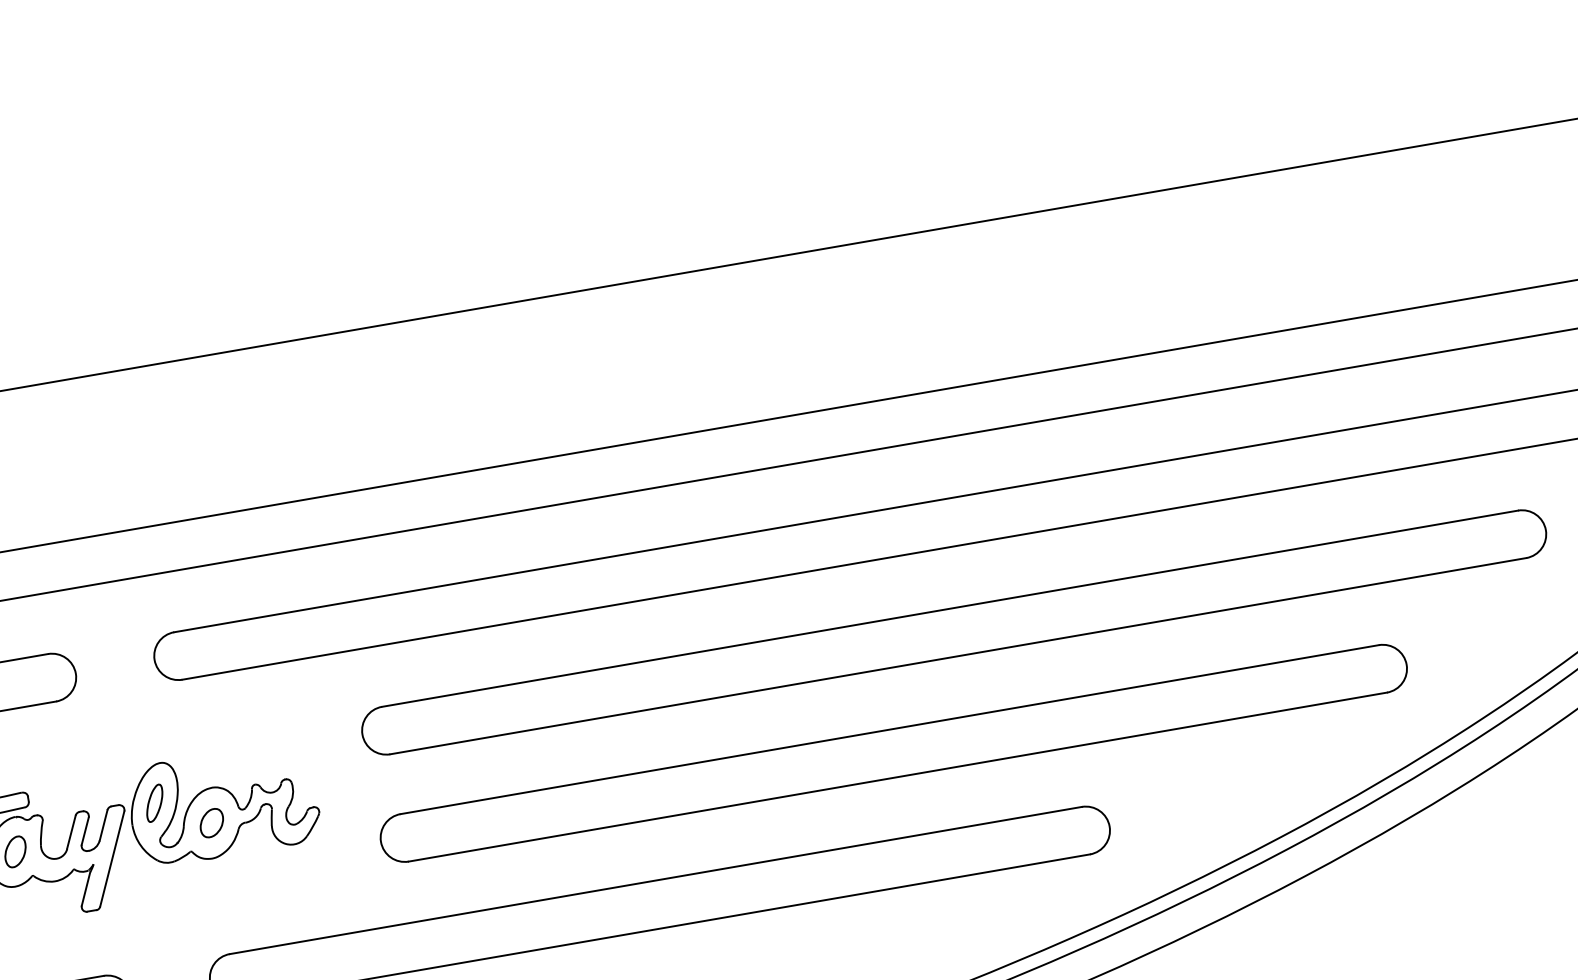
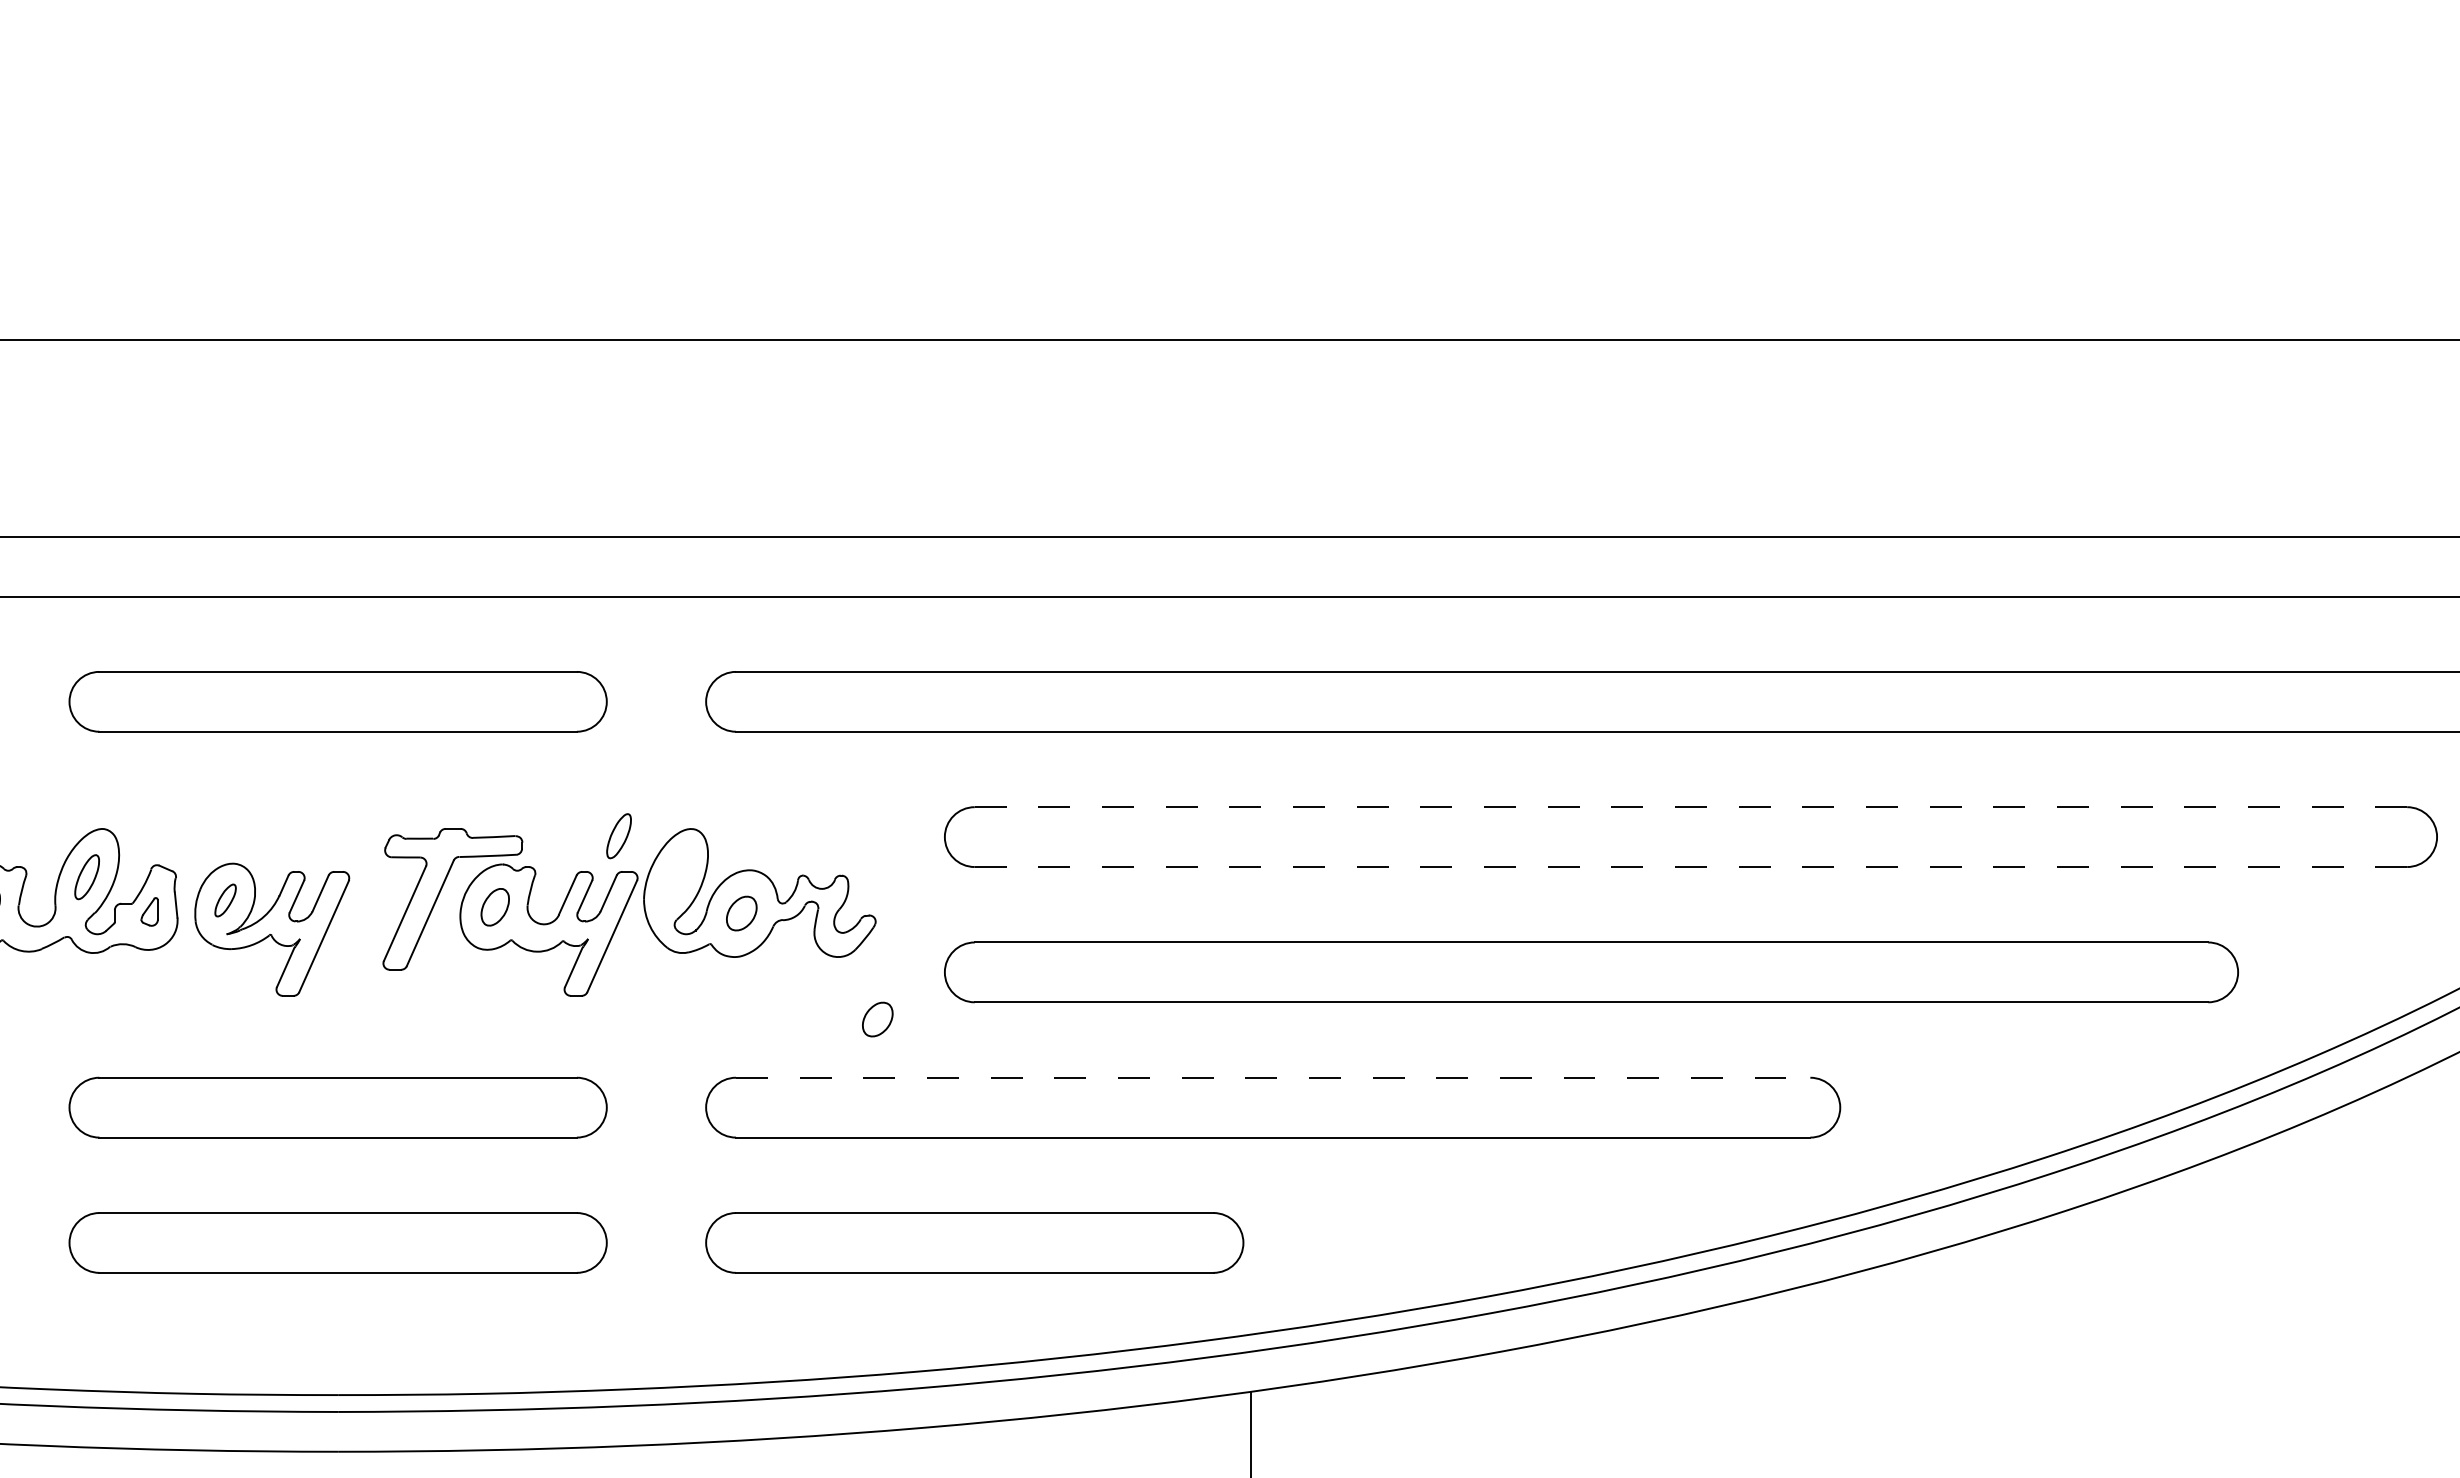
line: (950, 608) -> (1691, 807), solid -> dashed
line: (957, 656) -> (1690, 867), solid -> dashed
part: (154, 803) -> (618, 836), moved
line: (656, 880) -> (1273, 1077), solid -> dashed
part: (334, 888) -> (877, 1019), added

